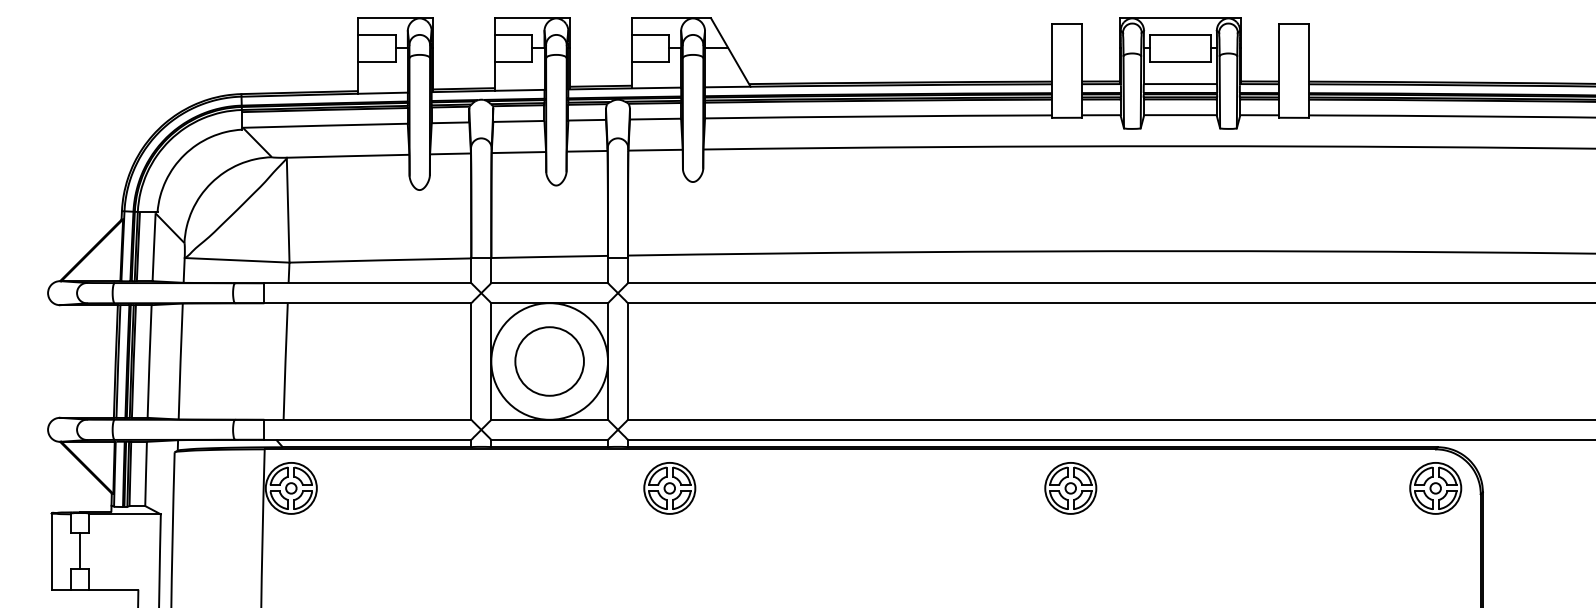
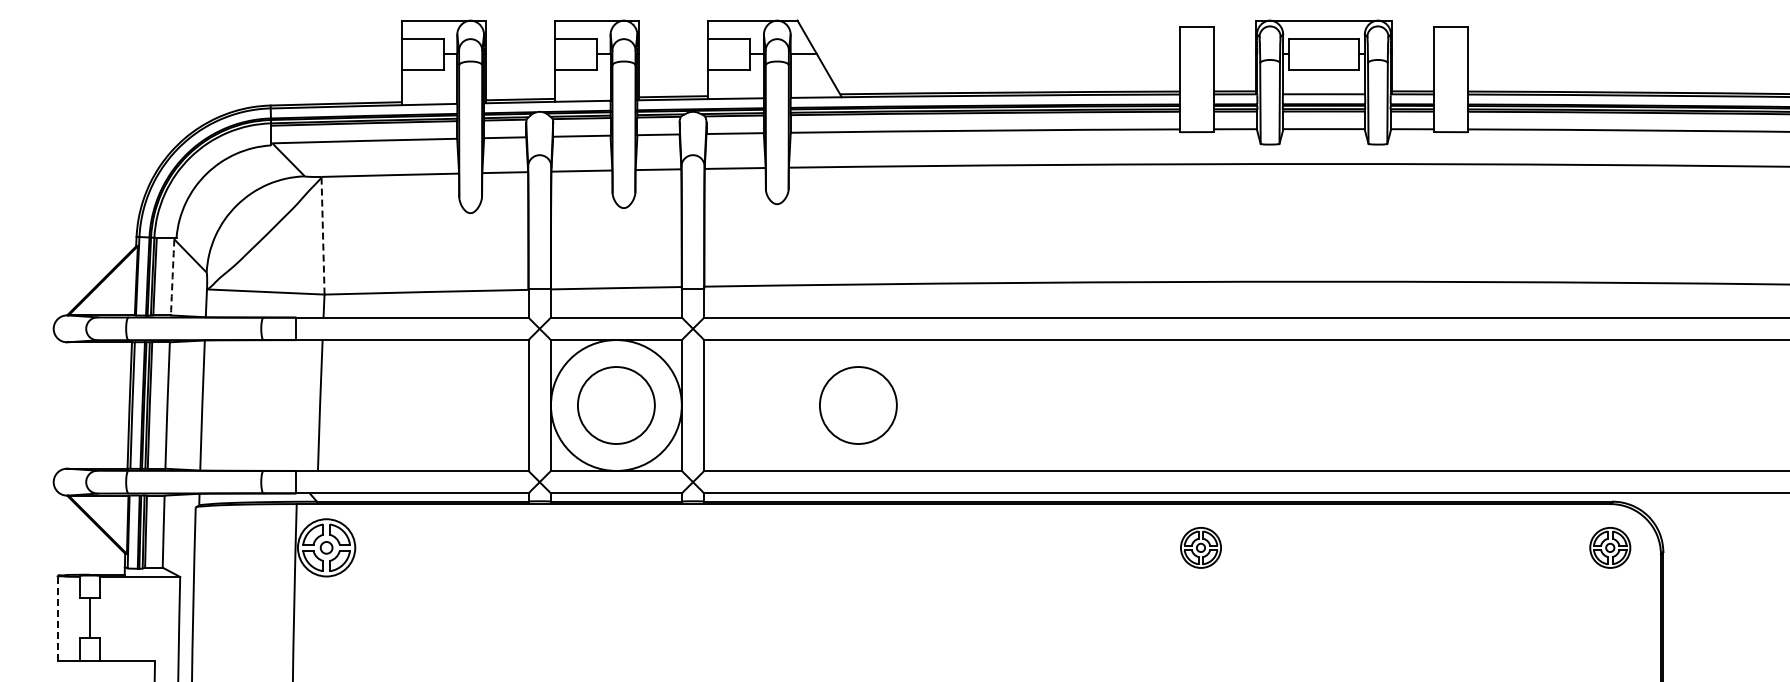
line: (288, 209) -> (323, 235), solid -> dashed
arc: (153, 247) -> (172, 277), solid -> dashed
circle: (765, 361) -> (858, 405), added
part: (669, 488) -> (750, 547), removed
part: (1070, 488) -> (1200, 547), size x0.7
part: (1434, 488) -> (1609, 547), size x0.7
line: (51, 551) -> (57, 618), solid -> dashed

